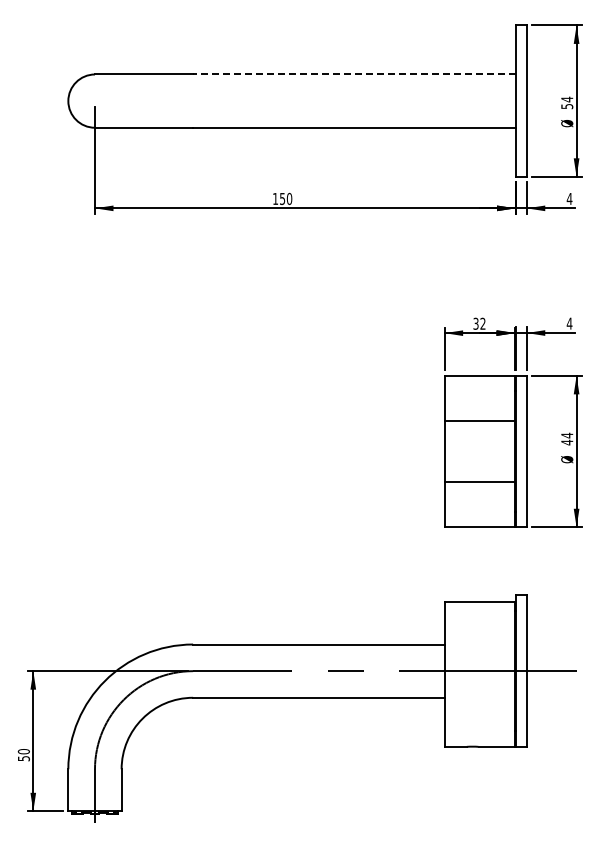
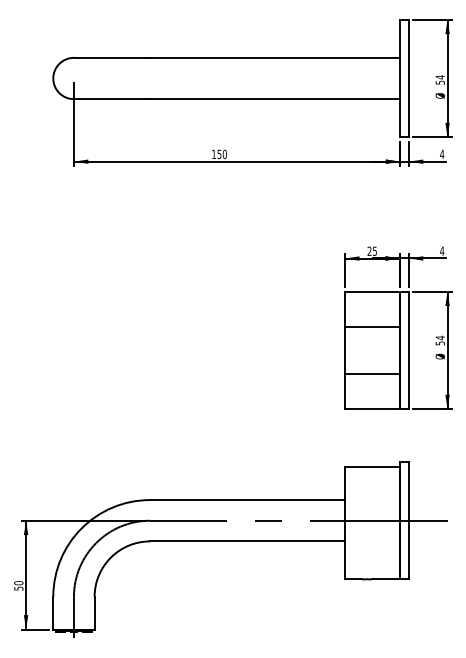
line: (353, 74) -> (274, 57), dashed -> solid
text: (479, 323) -> (372, 251), 32 -> 25
text: (567, 442) -> (440, 343), 44 -> 54

